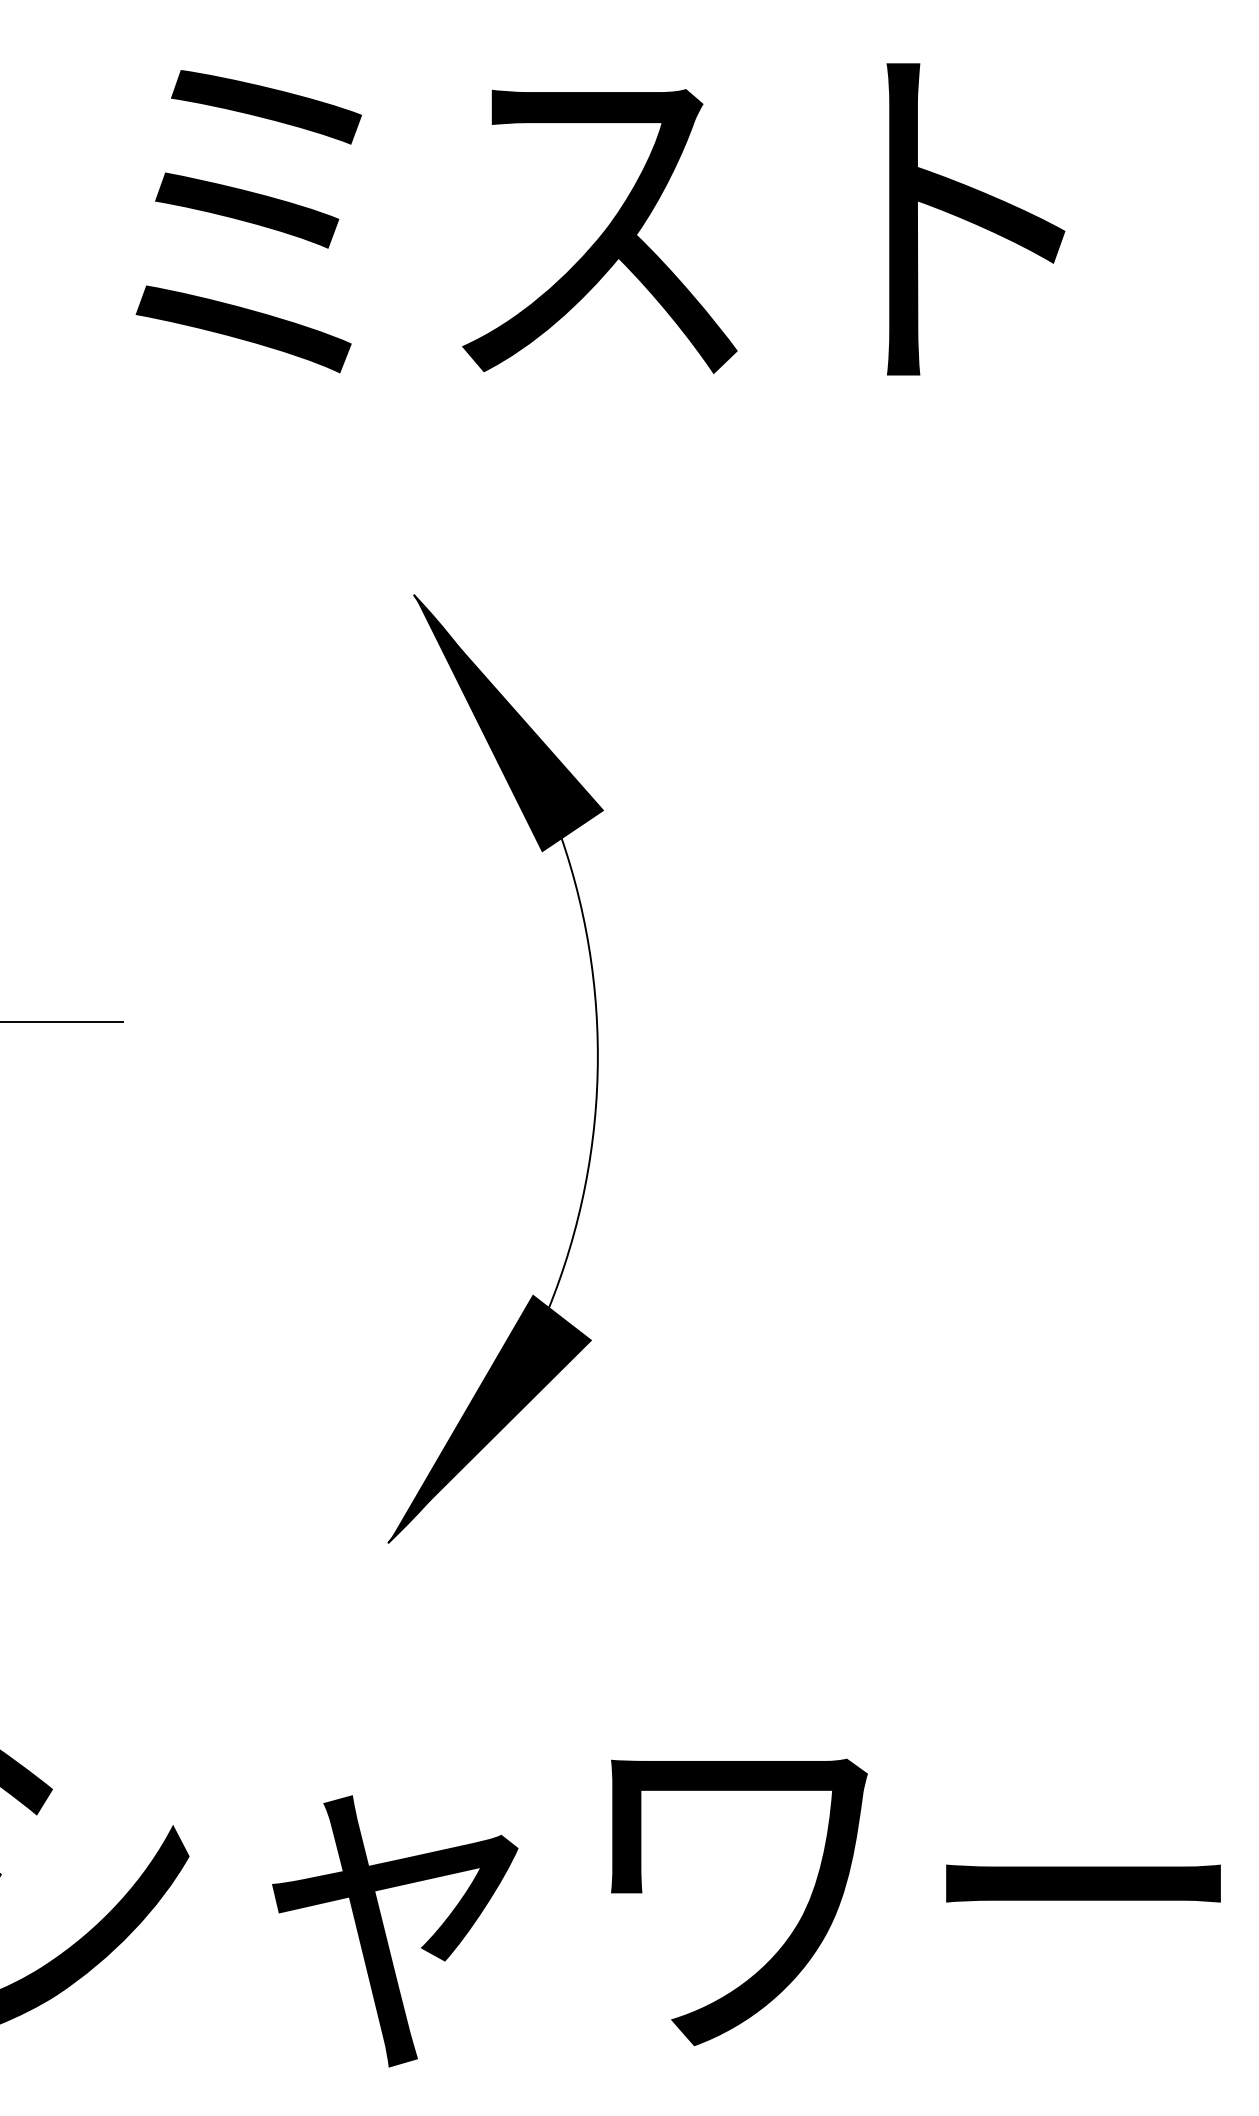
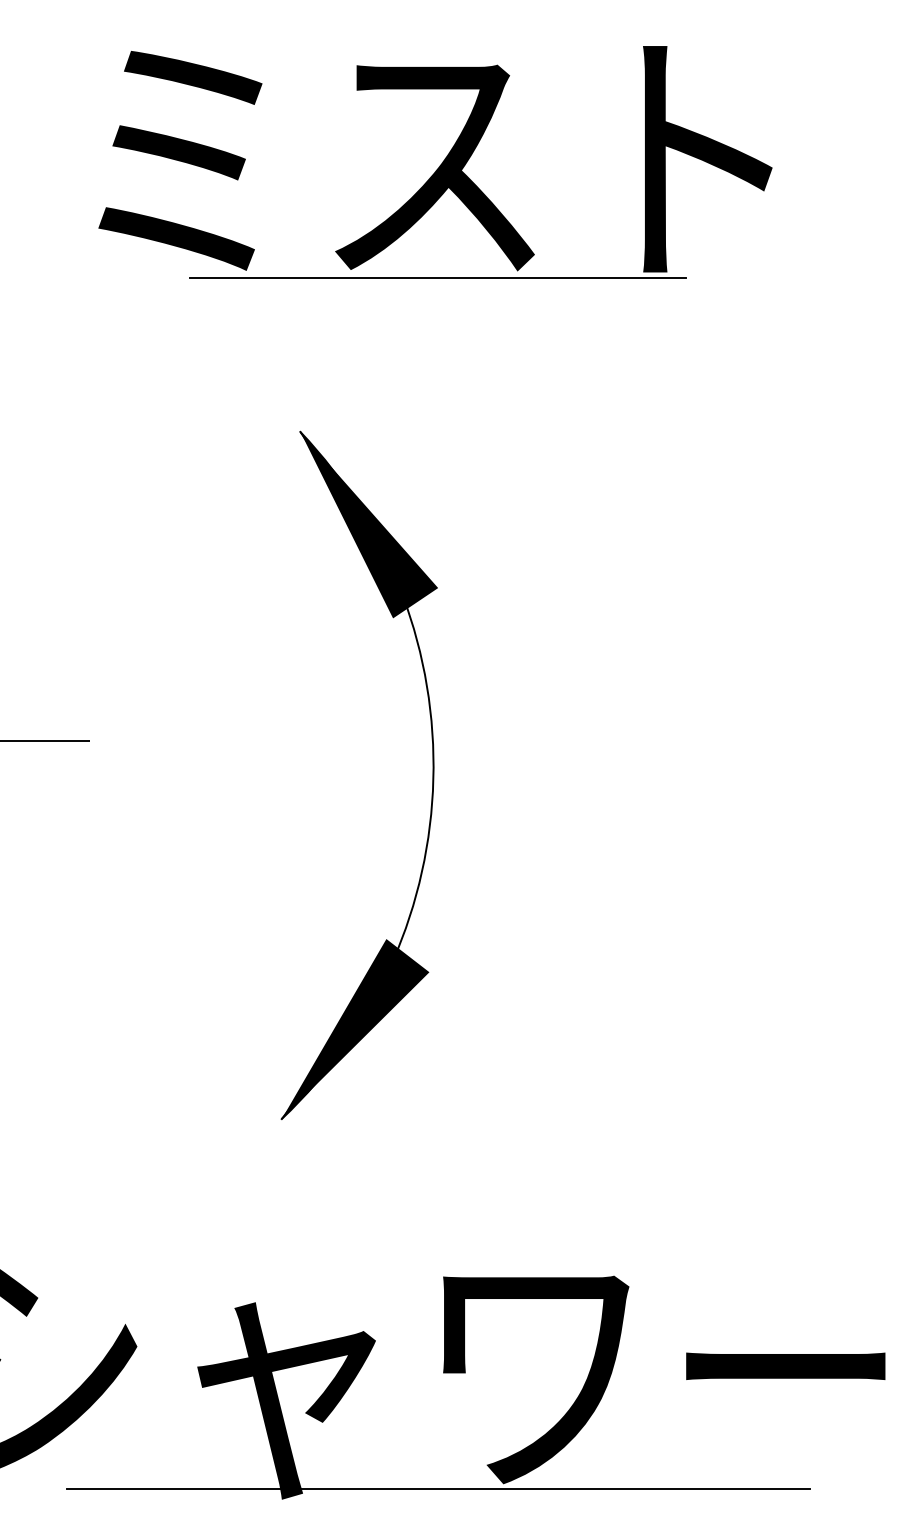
line: (603, 383) -> (437, 278), added
line: (603, 2052) -> (437, 1488), added

